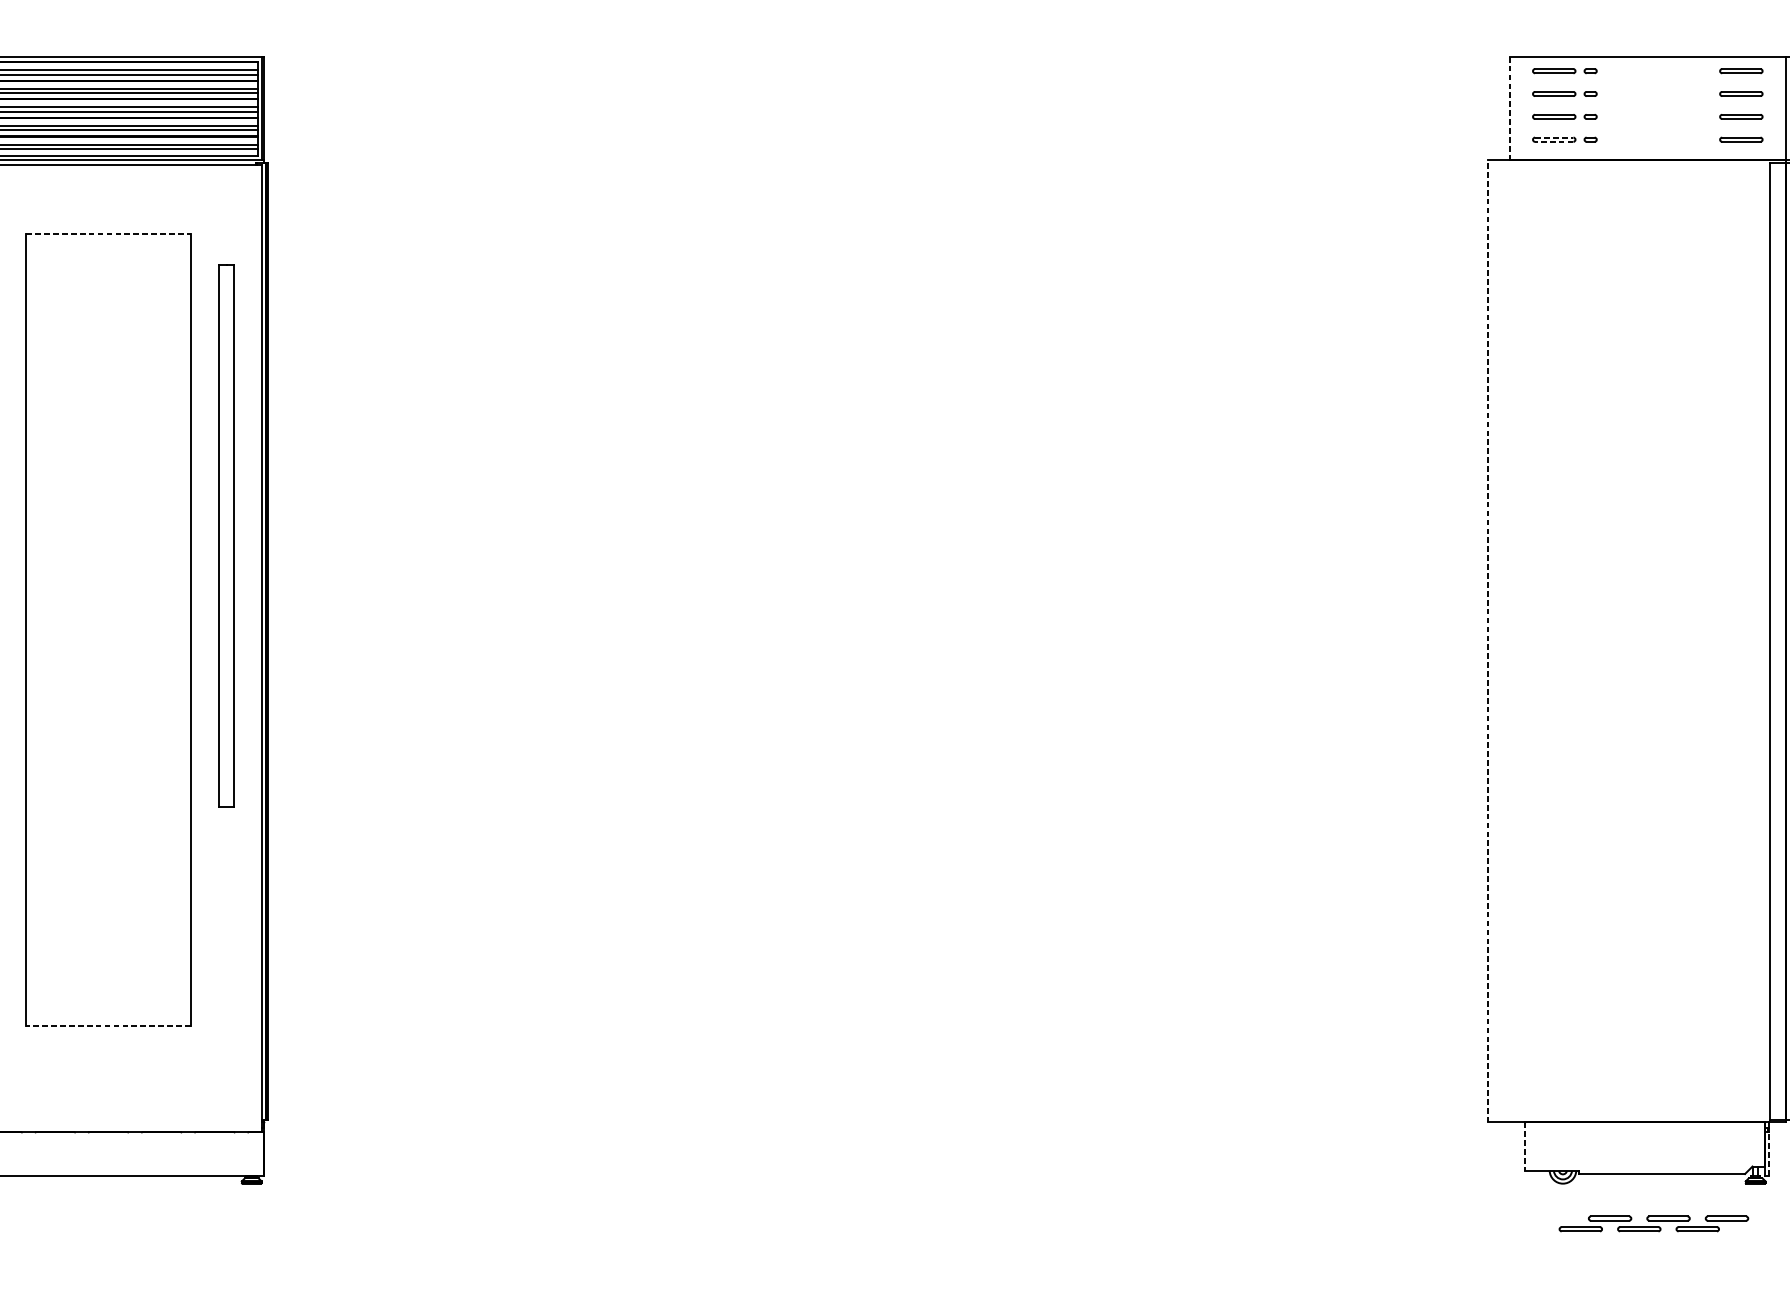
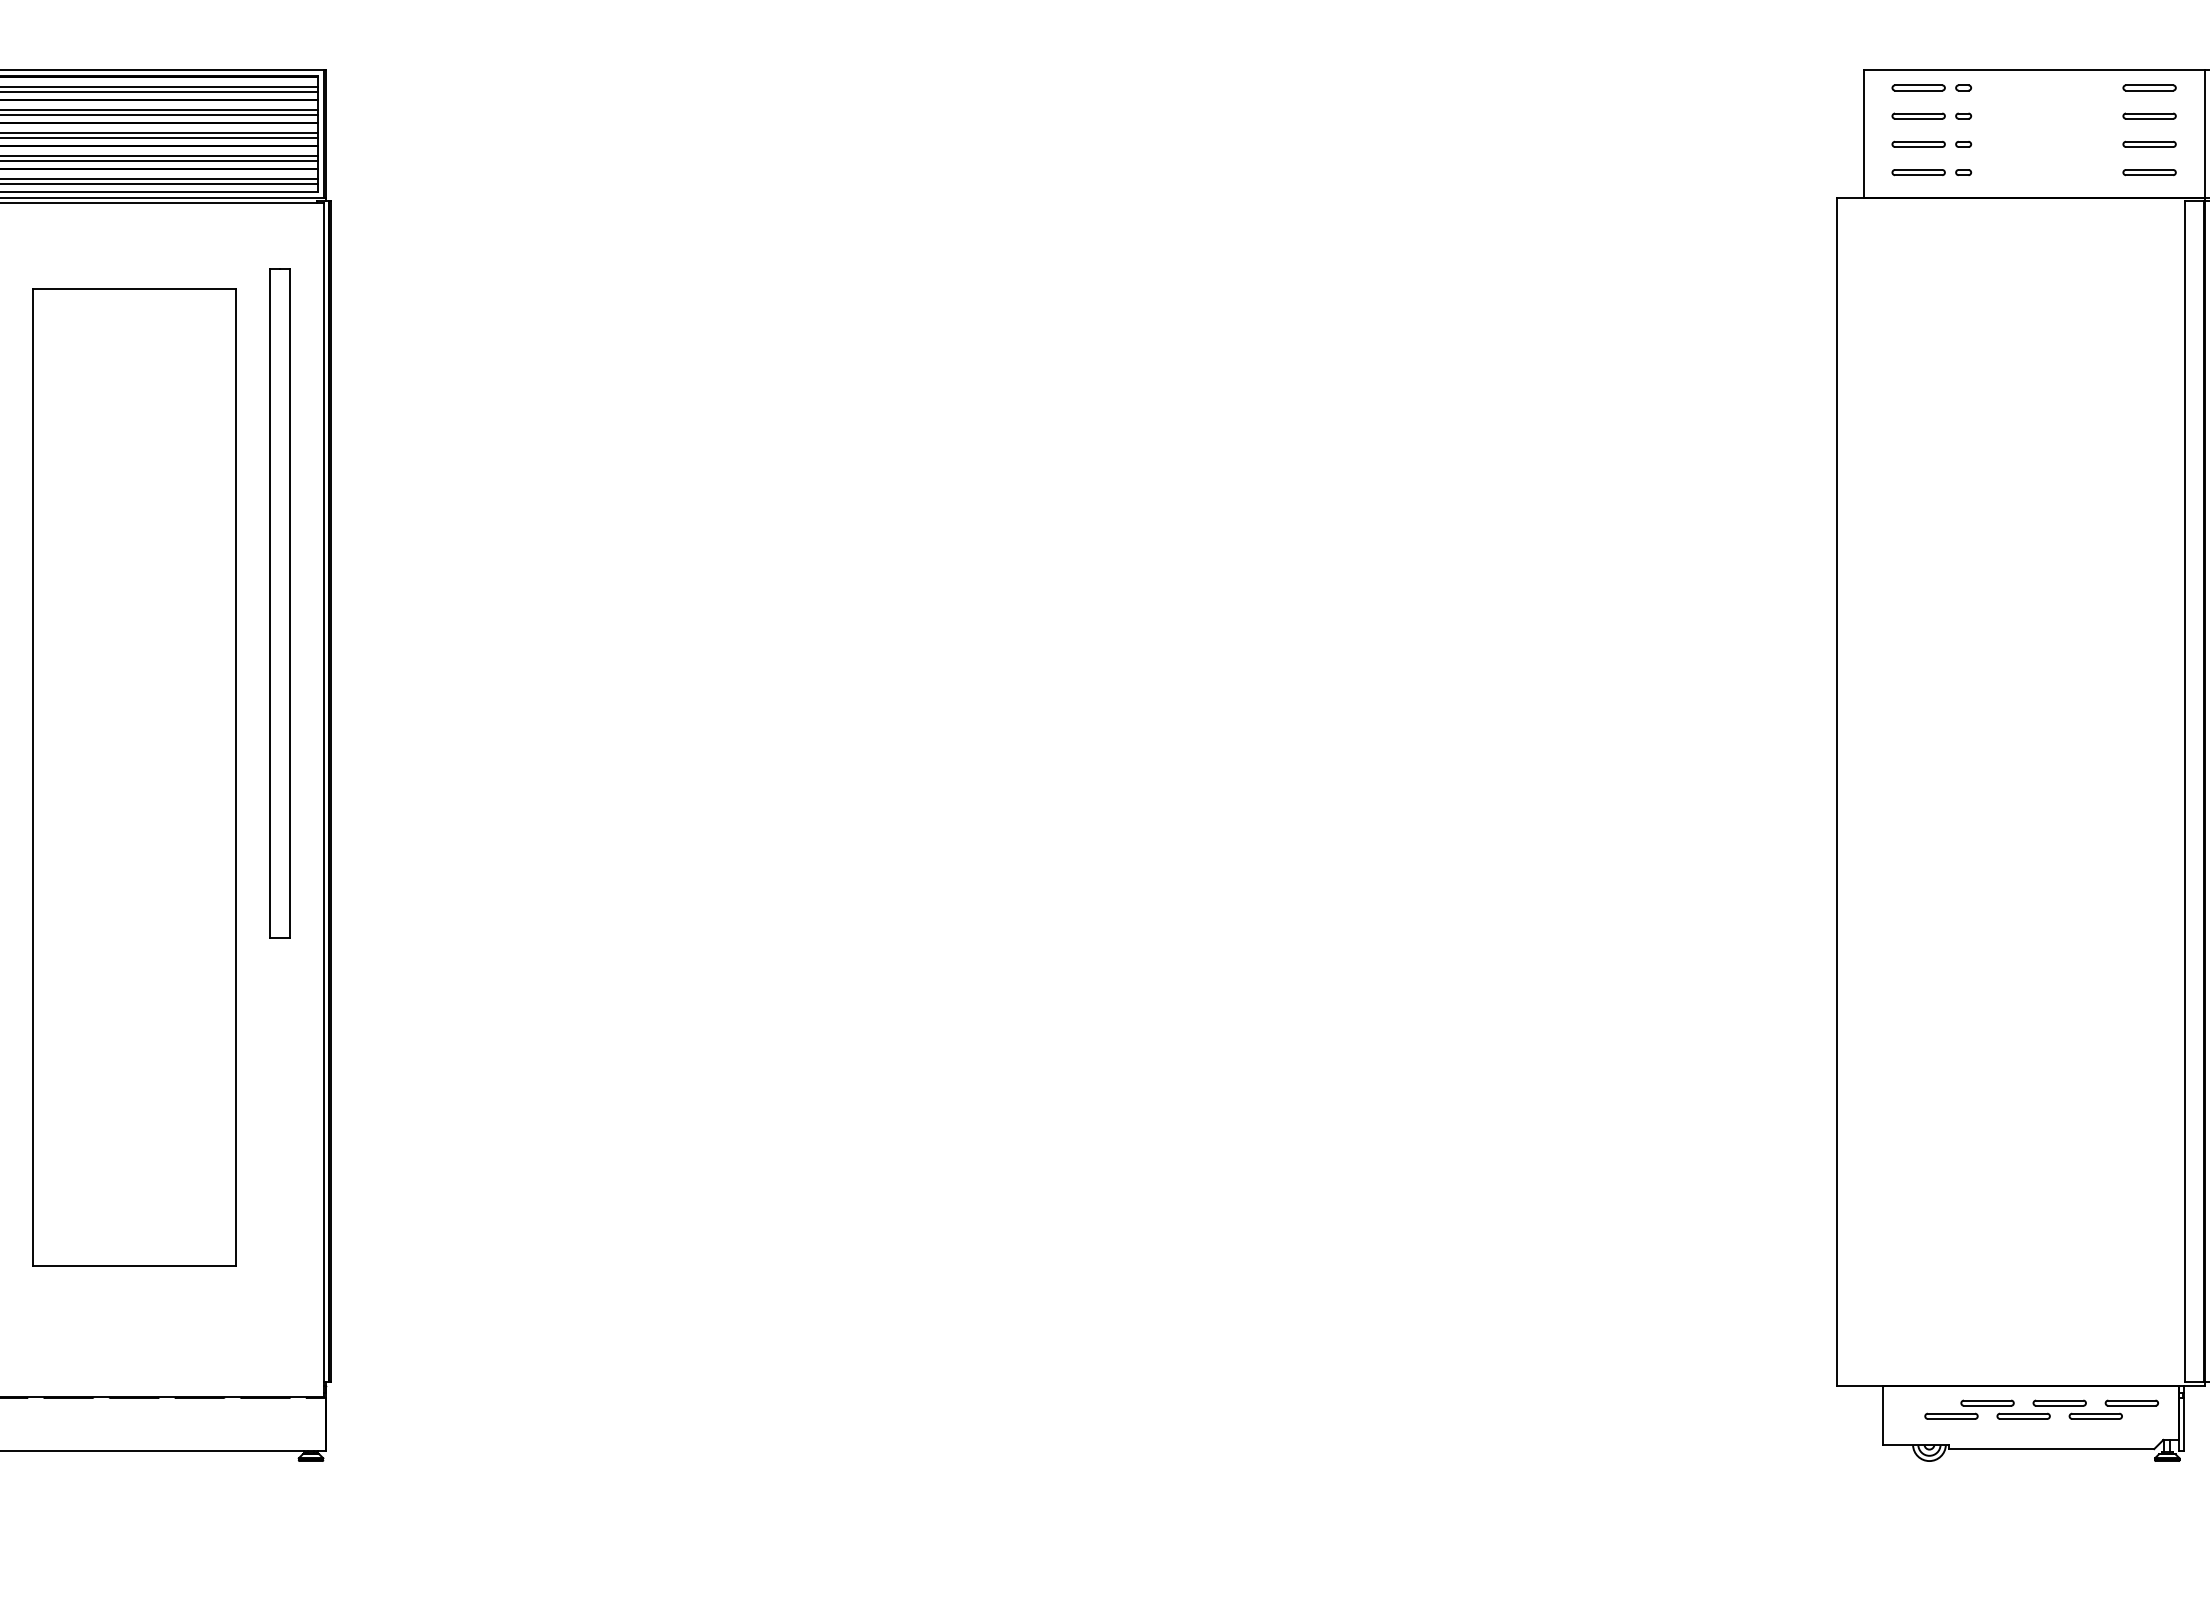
line: (1509, 108) -> (1863, 134), dashed -> solid
line: (1554, 137) -> (1918, 169), dashed -> solid
line: (1554, 142) -> (1918, 175), dashed -> solid
line: (108, 233) -> (134, 288), dashed -> solid
part: (226, 535) -> (279, 603), moved
line: (1488, 641) -> (1837, 791), dashed -> solid
line: (107, 1026) -> (133, 1266), dashed -> solid
line: (1525, 1146) -> (1883, 1415), dashed -> solid
line: (1768, 1154) -> (2183, 1424), dashed -> solid
part: (1653, 1223) -> (2041, 1409), moved

